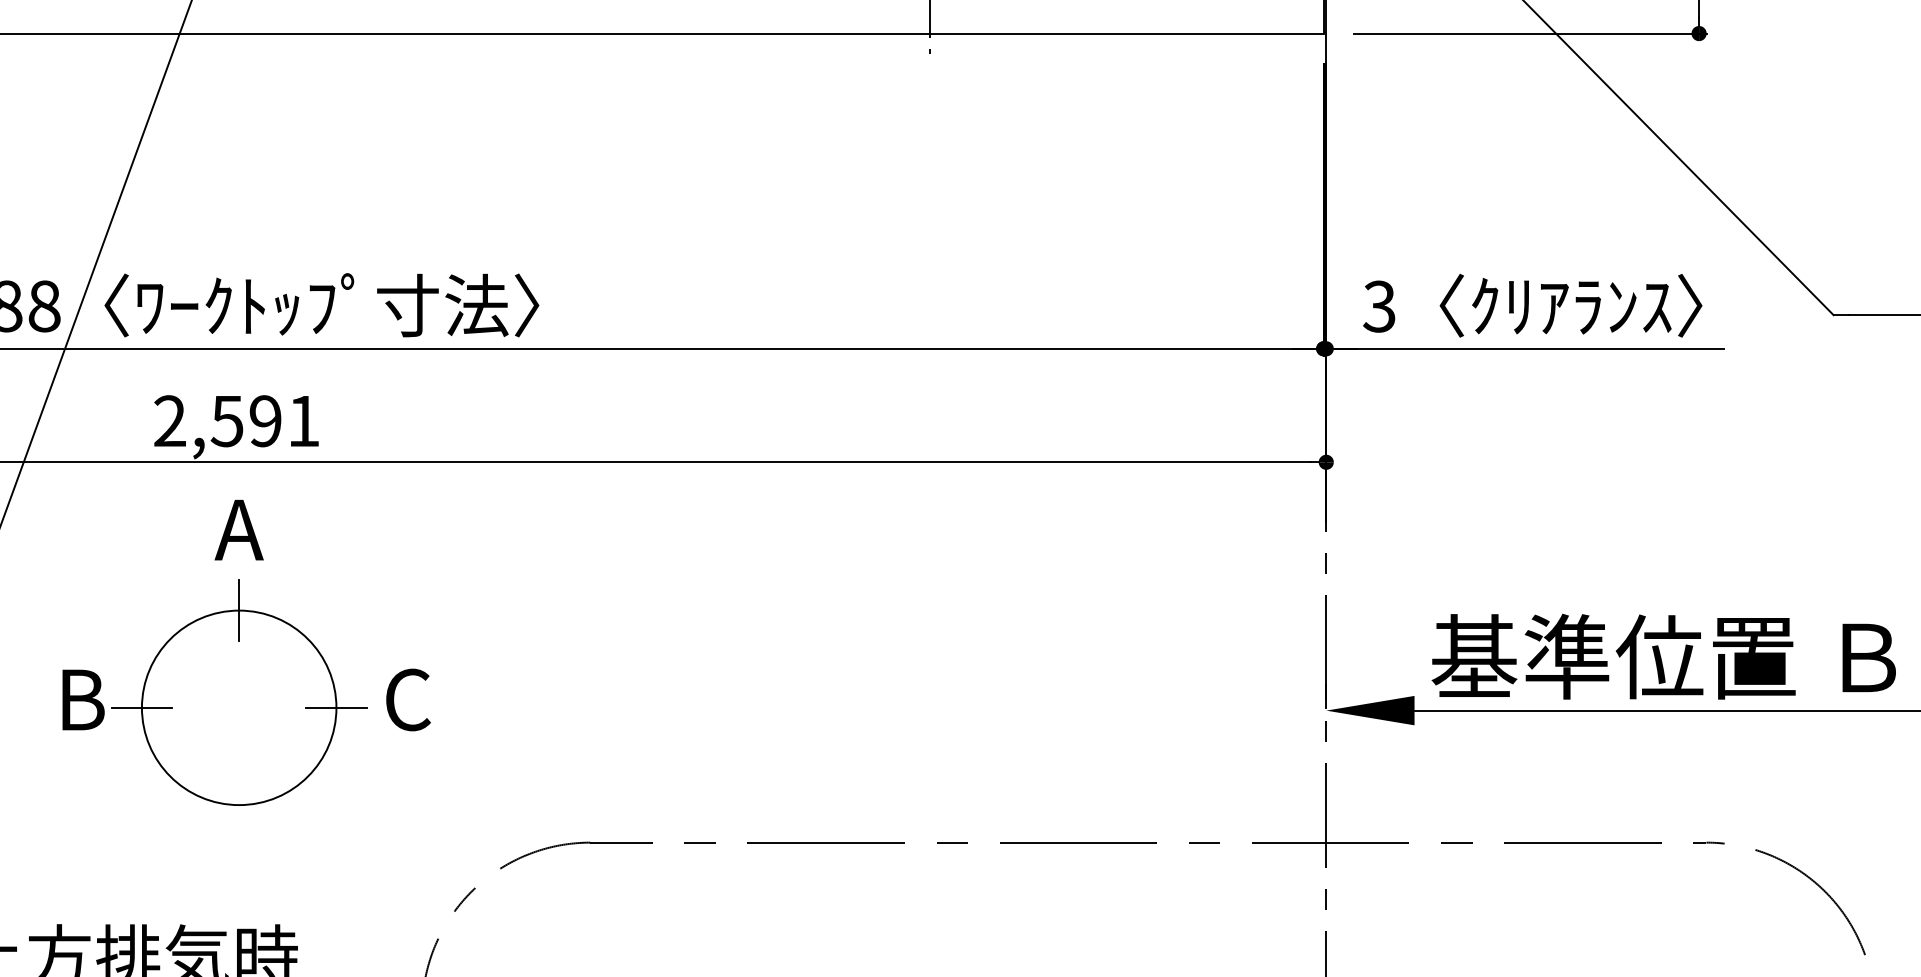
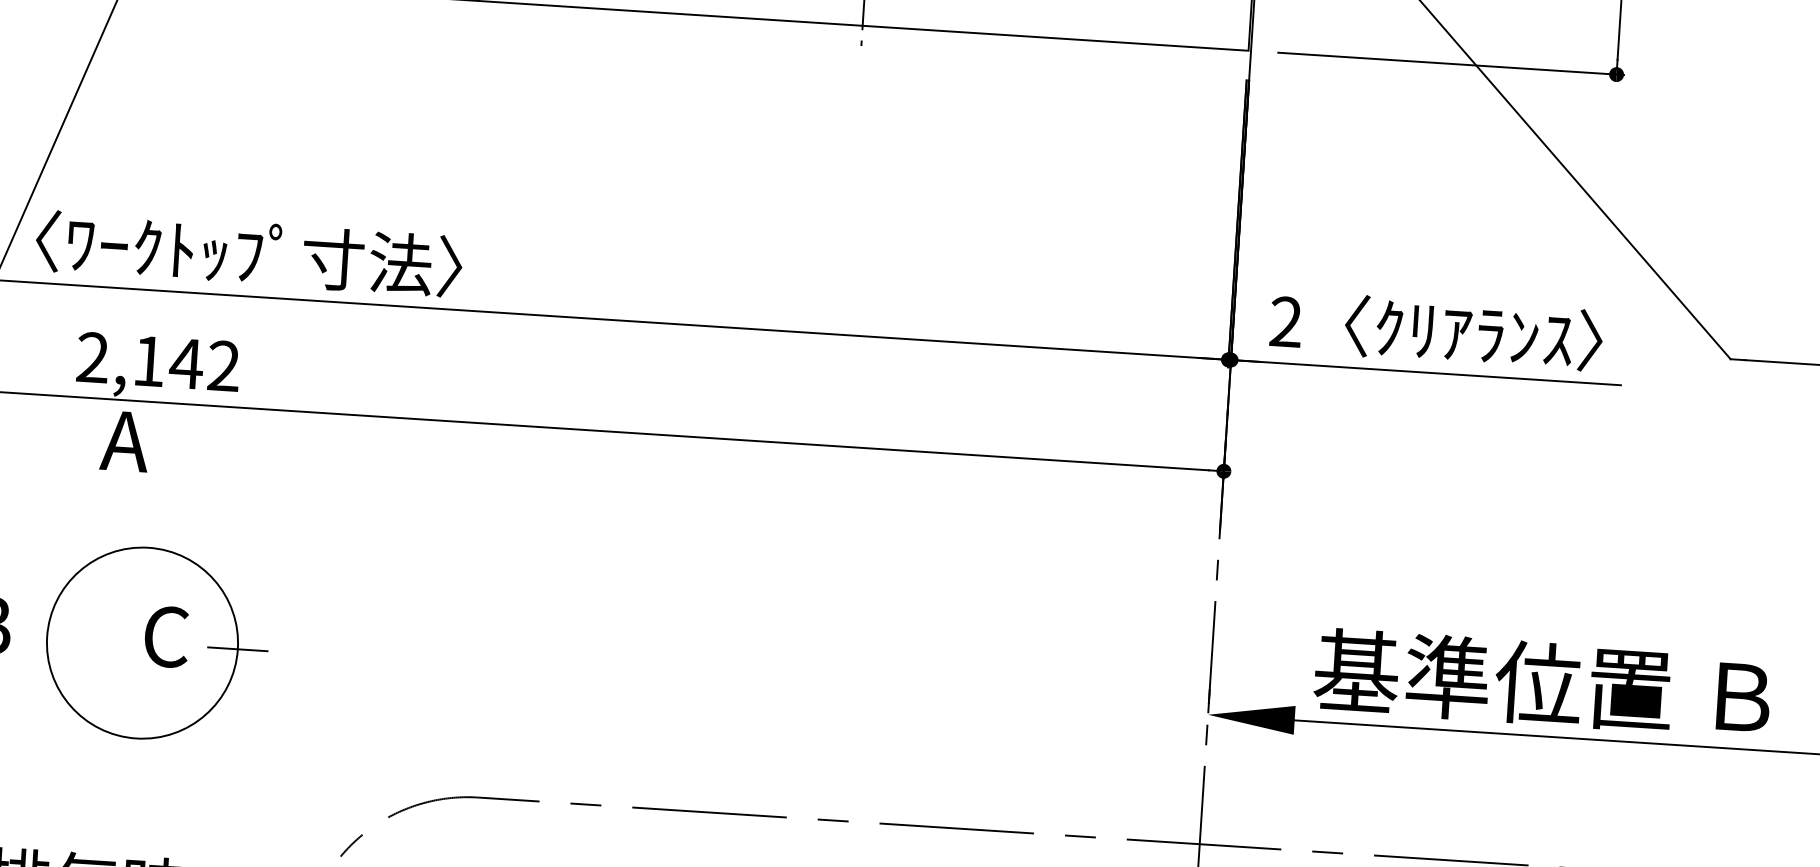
text: (1379, 306) -> (1285, 321), 3 -> 2
text: (264, 421) -> (185, 363), 2,591 -> 2,142
text: (238, 530) -> (124, 441), moved
line: (239, 610) -> (148, 547), removed
text: (408, 699) -> (166, 636), moved
line: (141, 707) -> (46, 636), removed

